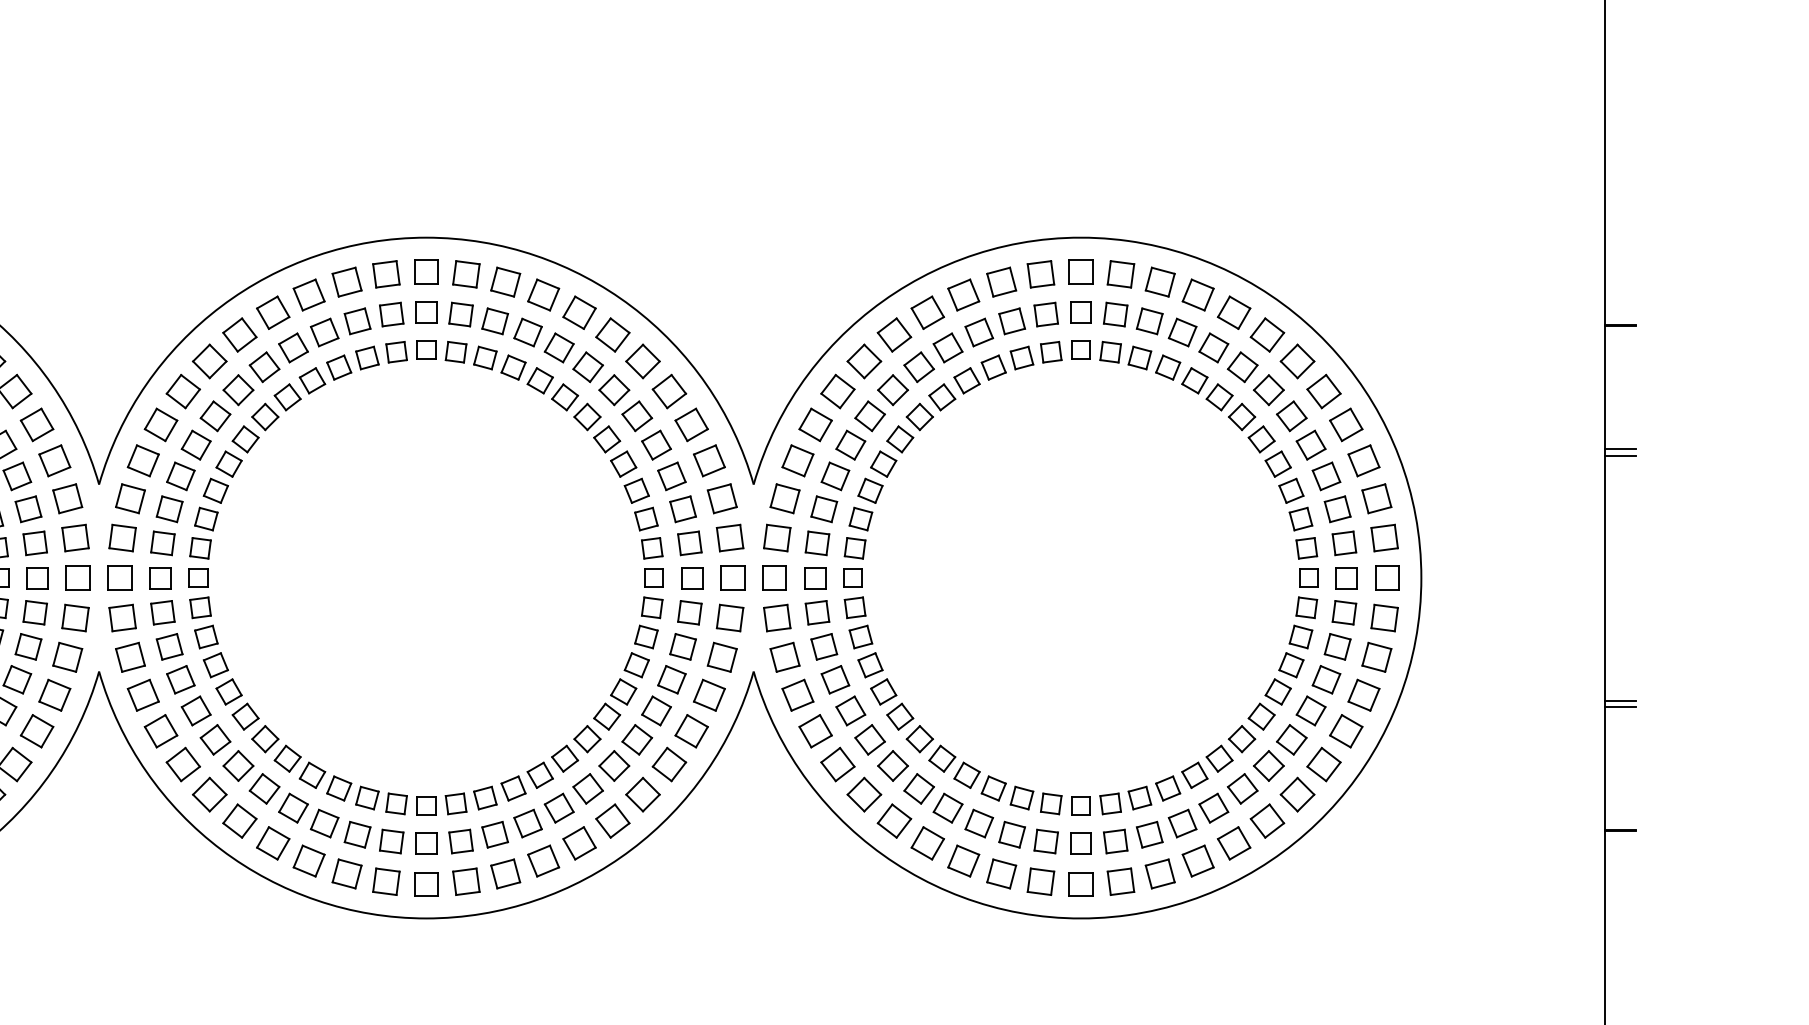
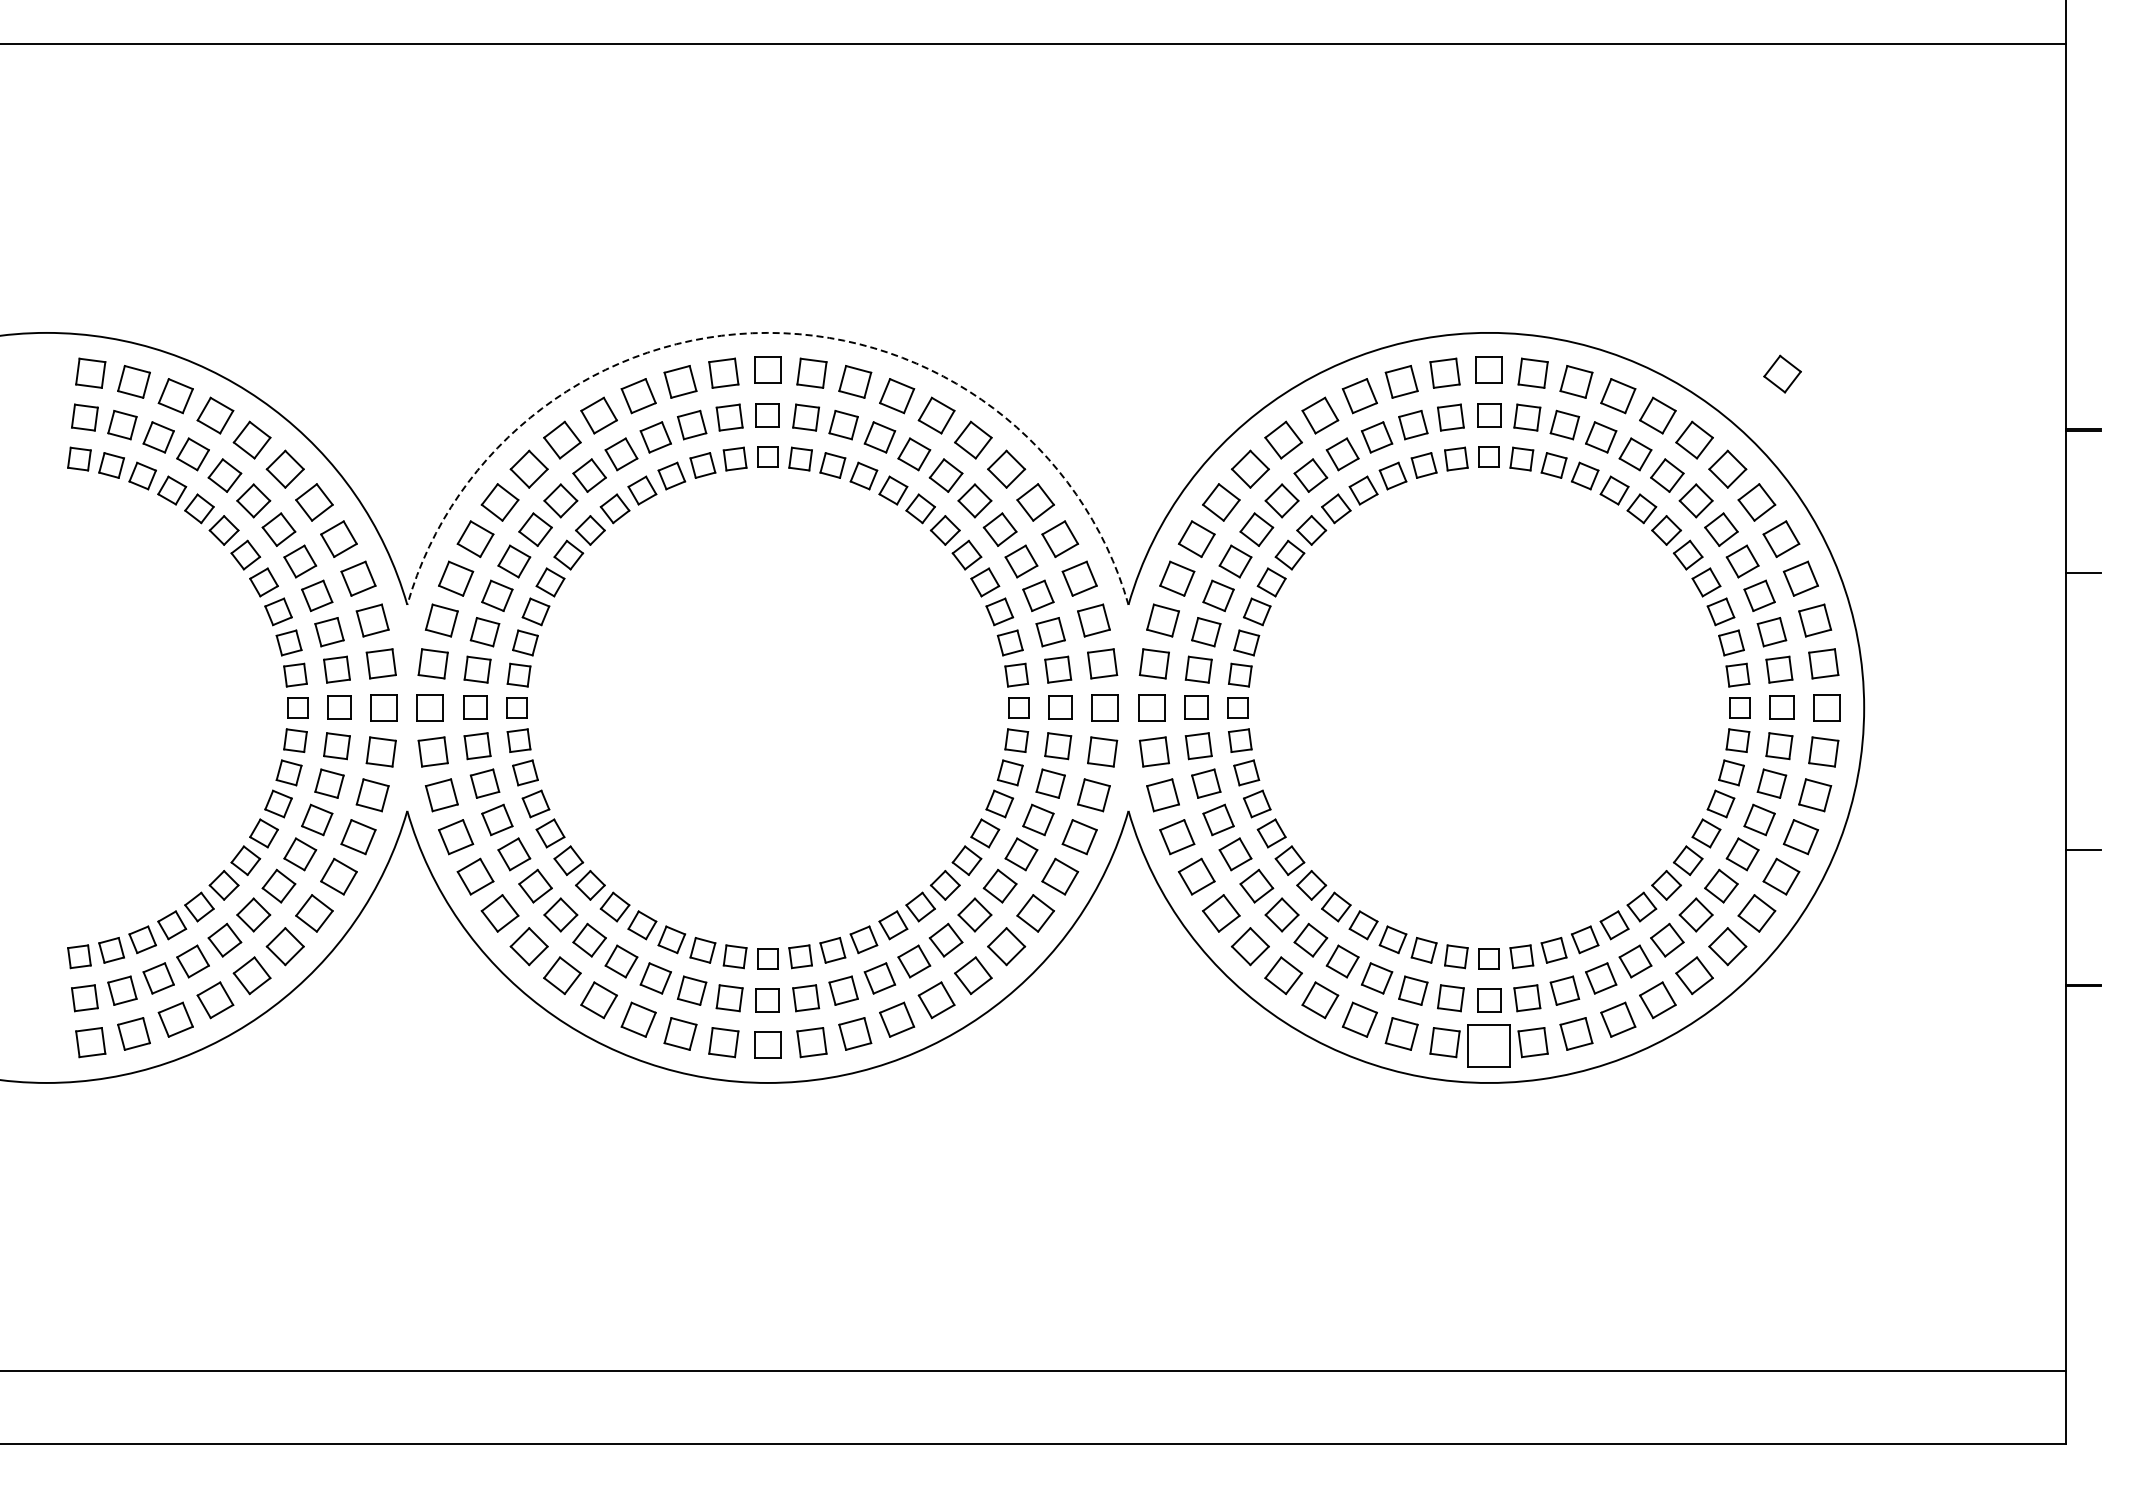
arc: (426, 237) -> (767, 332), solid -> dashed
part: (1347, 274) -> (1782, 373), added
line: (1620, 448) -> (2083, 565), removed
line: (1620, 700) -> (2083, 842), removed
part: (1080, 883) -> (1488, 1044), size x1.6

